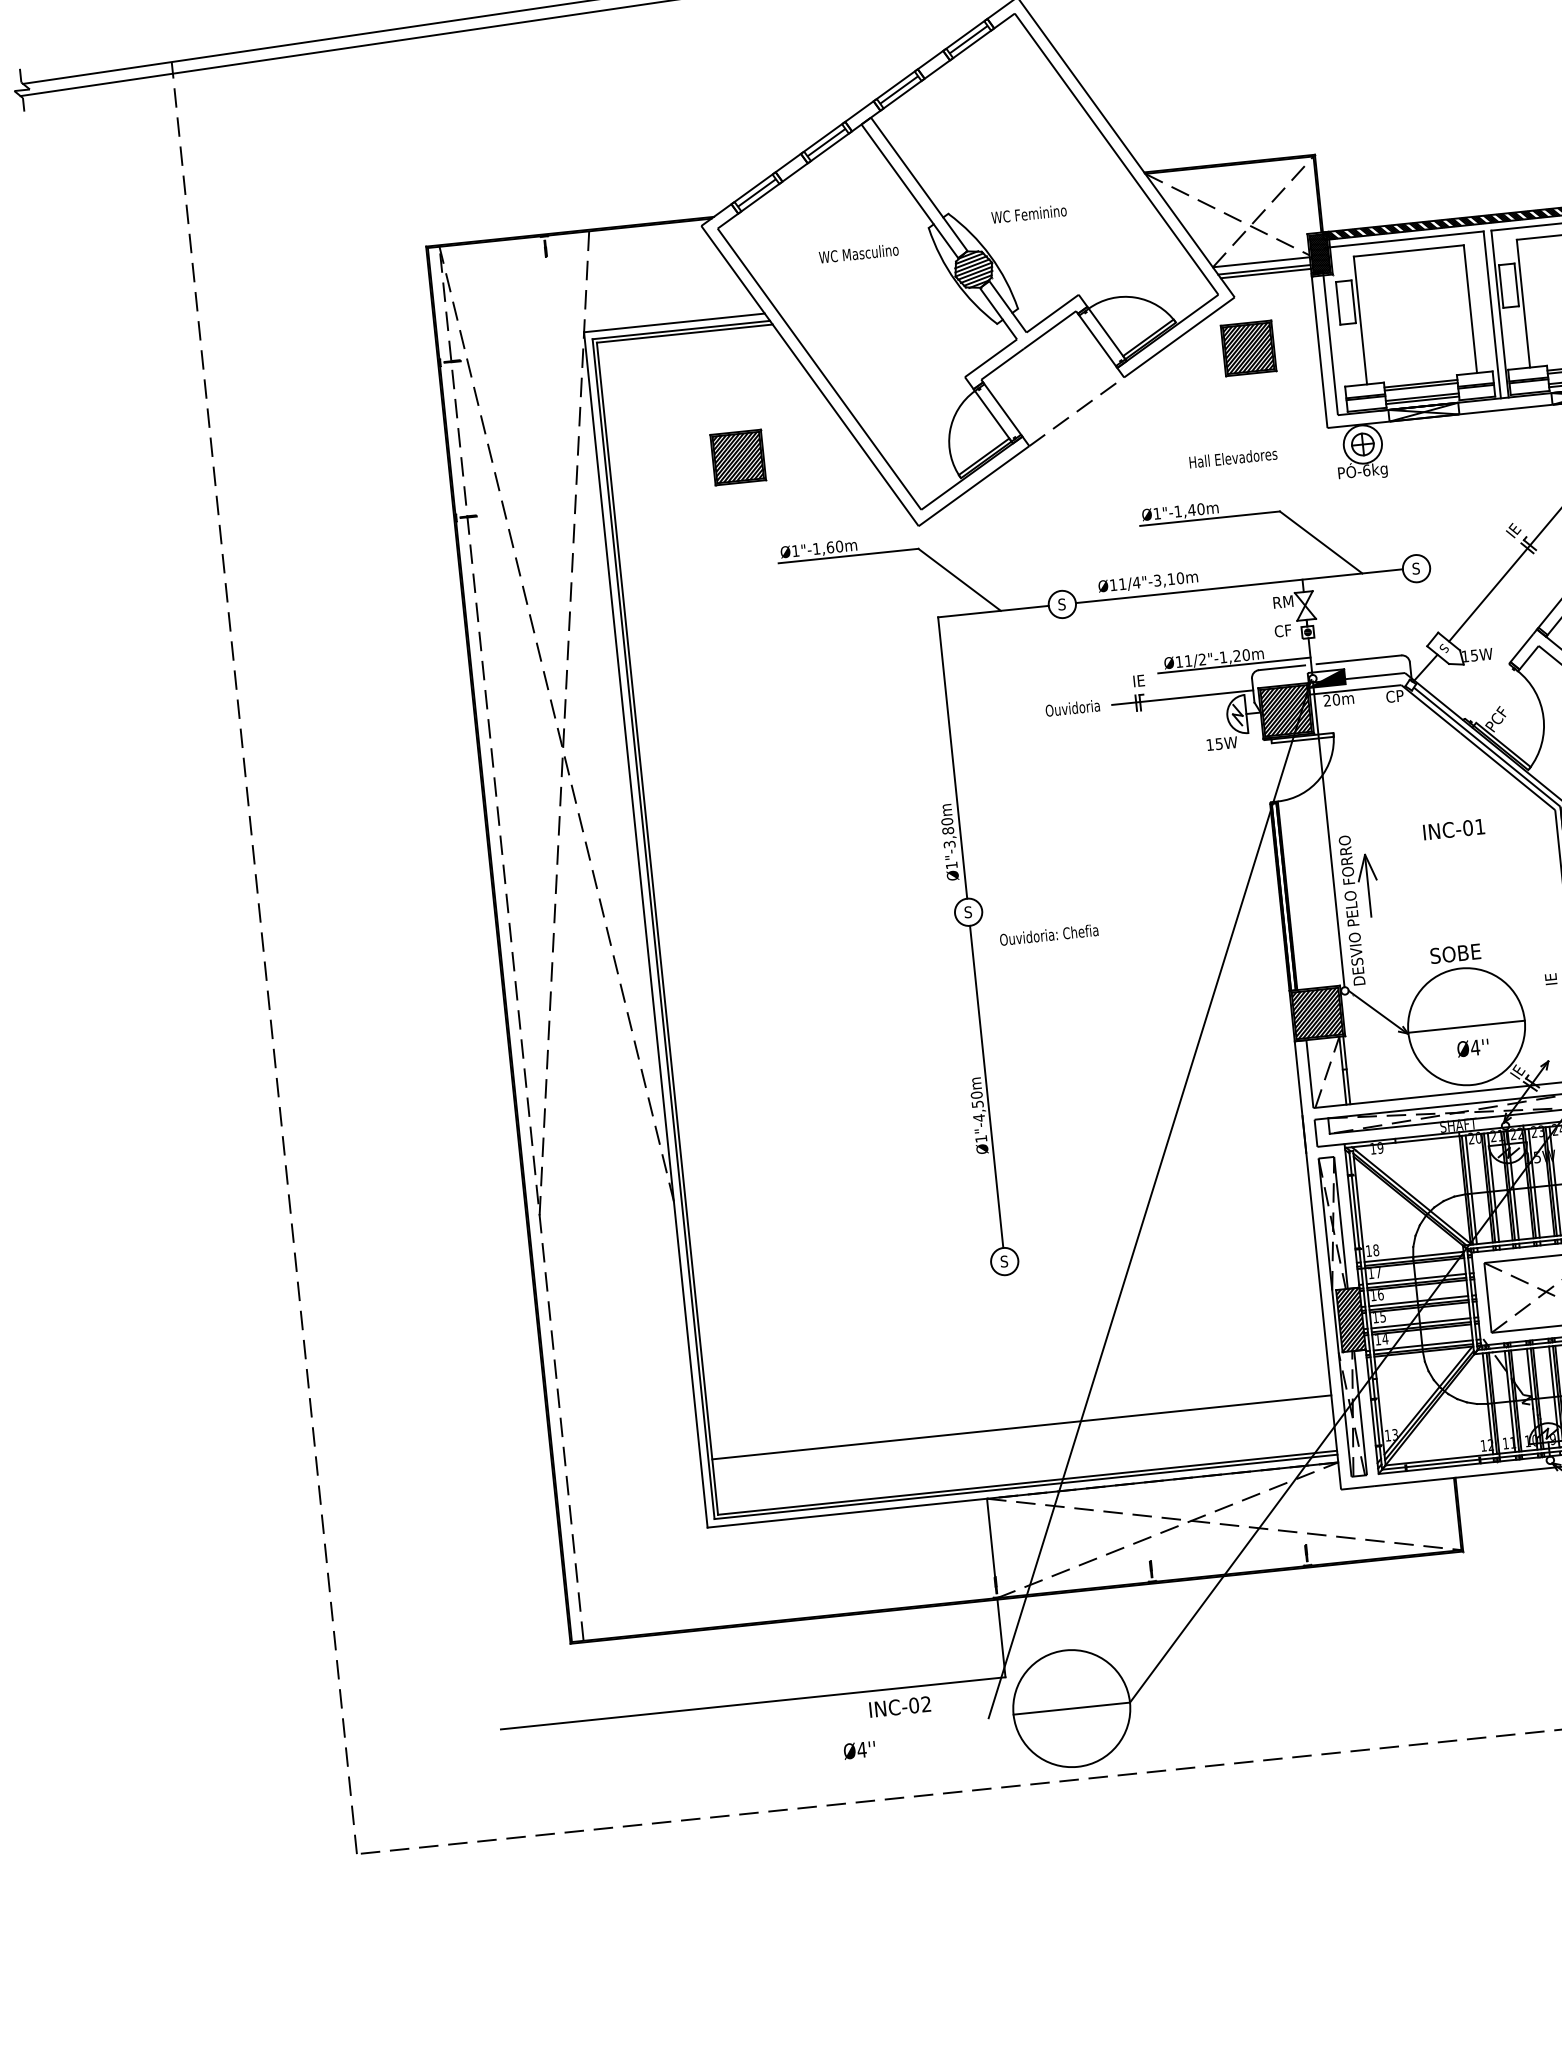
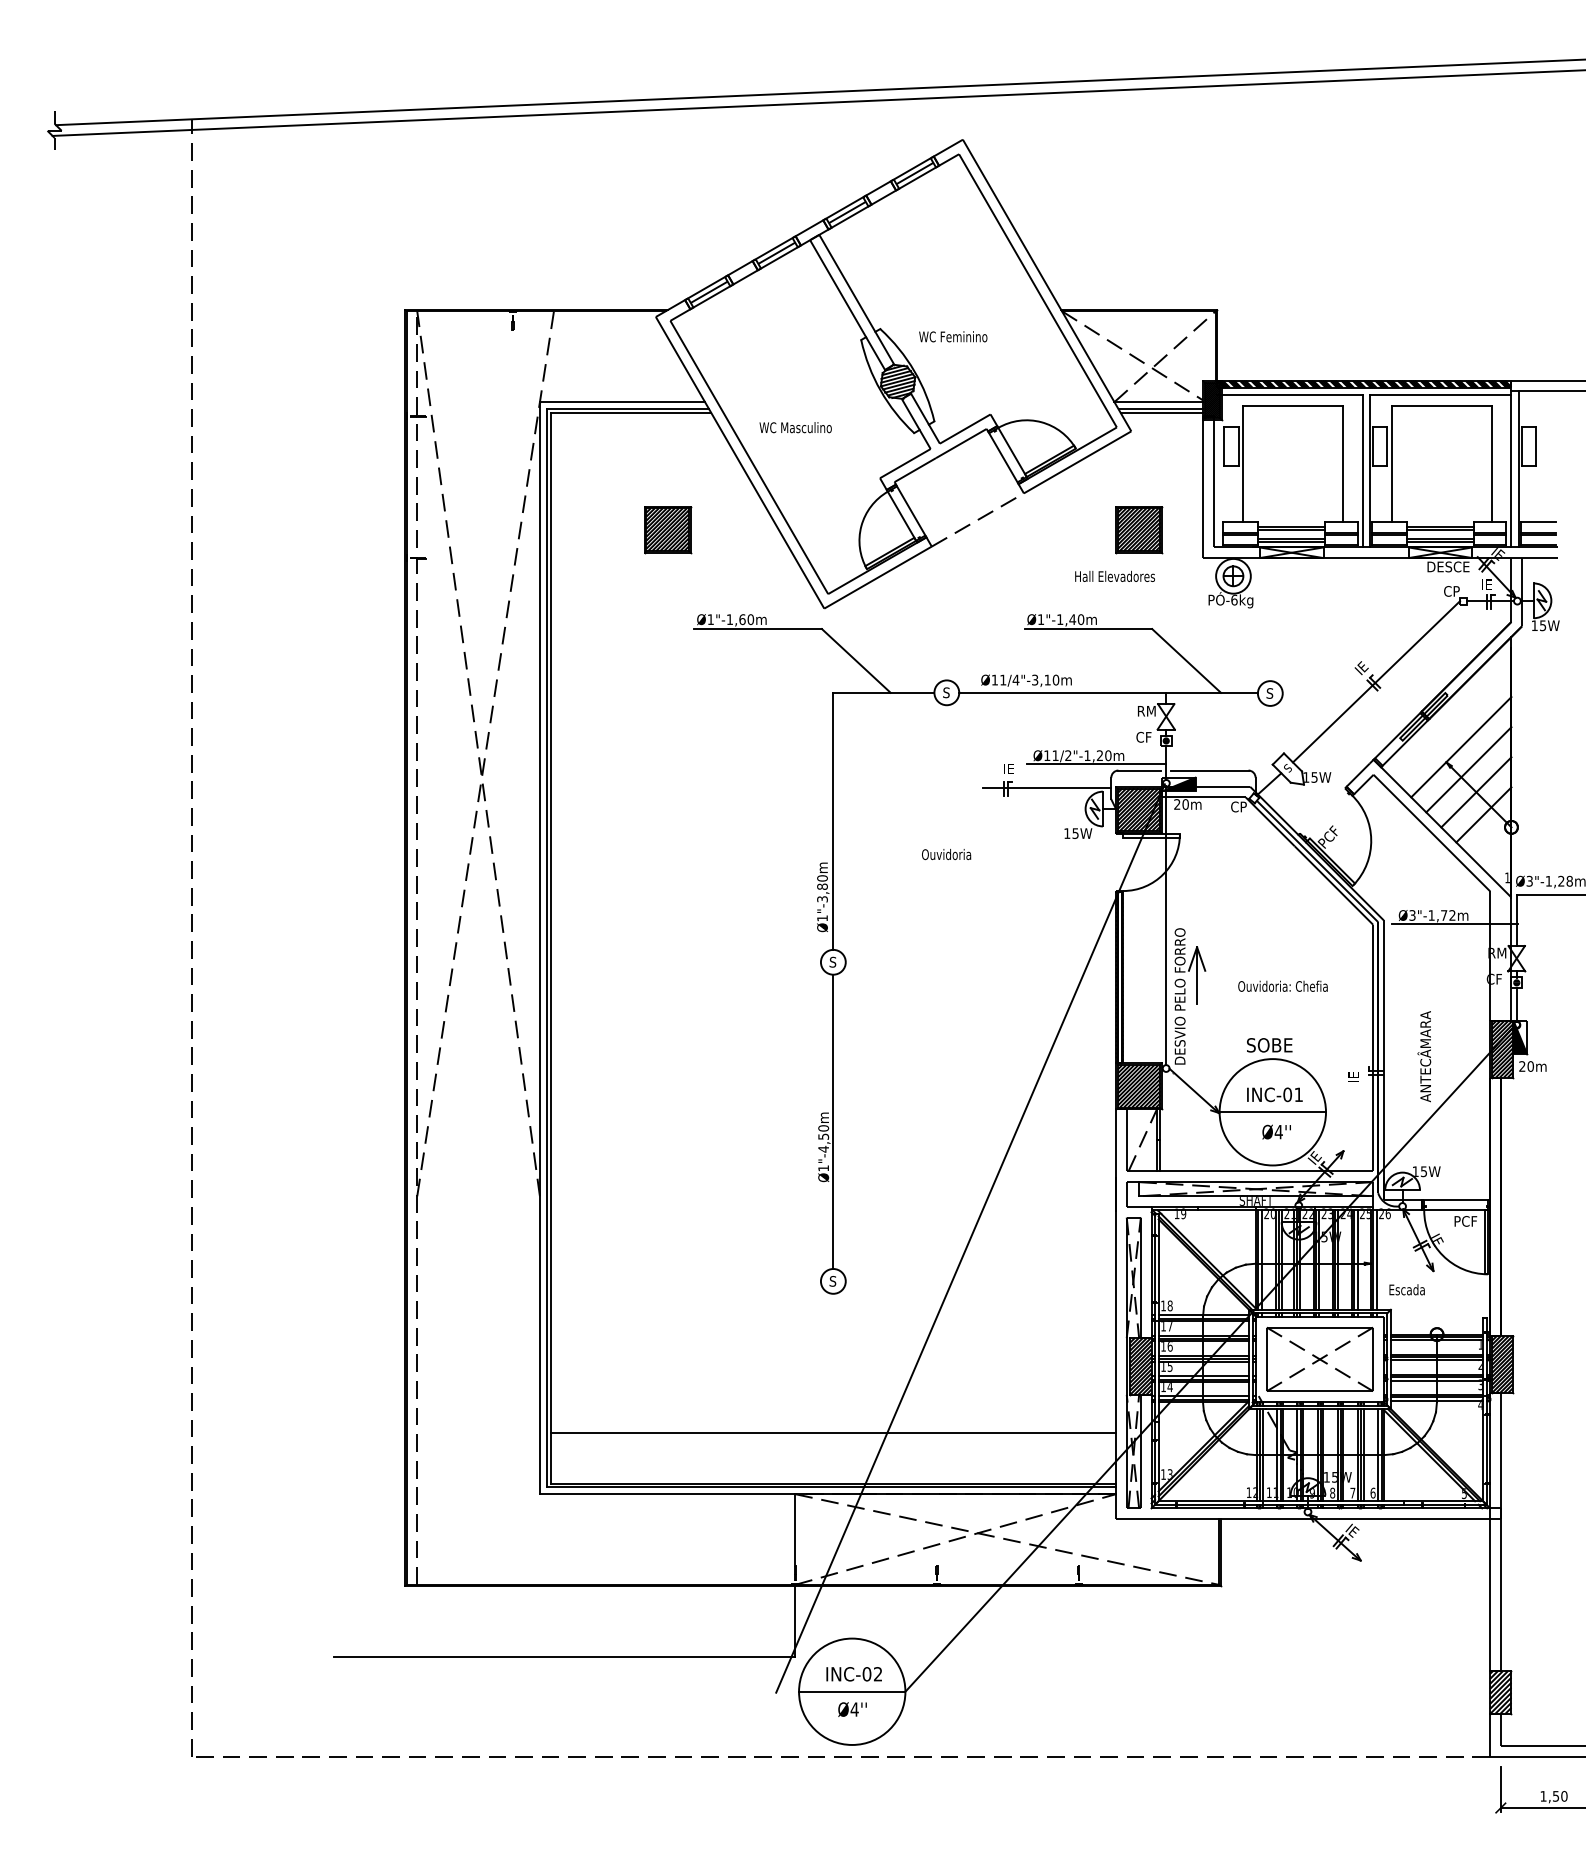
text: (858, 253) -> (795, 427), moved
part: (1249, 349) -> (1139, 530), moved
text: (1072, 708) -> (946, 854), moved
text: (1453, 829) -> (1274, 1094), moved
text: (1048, 934) -> (1282, 985), moved
text: (899, 1707) -> (853, 1674), moved
text: (859, 1750) -> (852, 1709), moved

